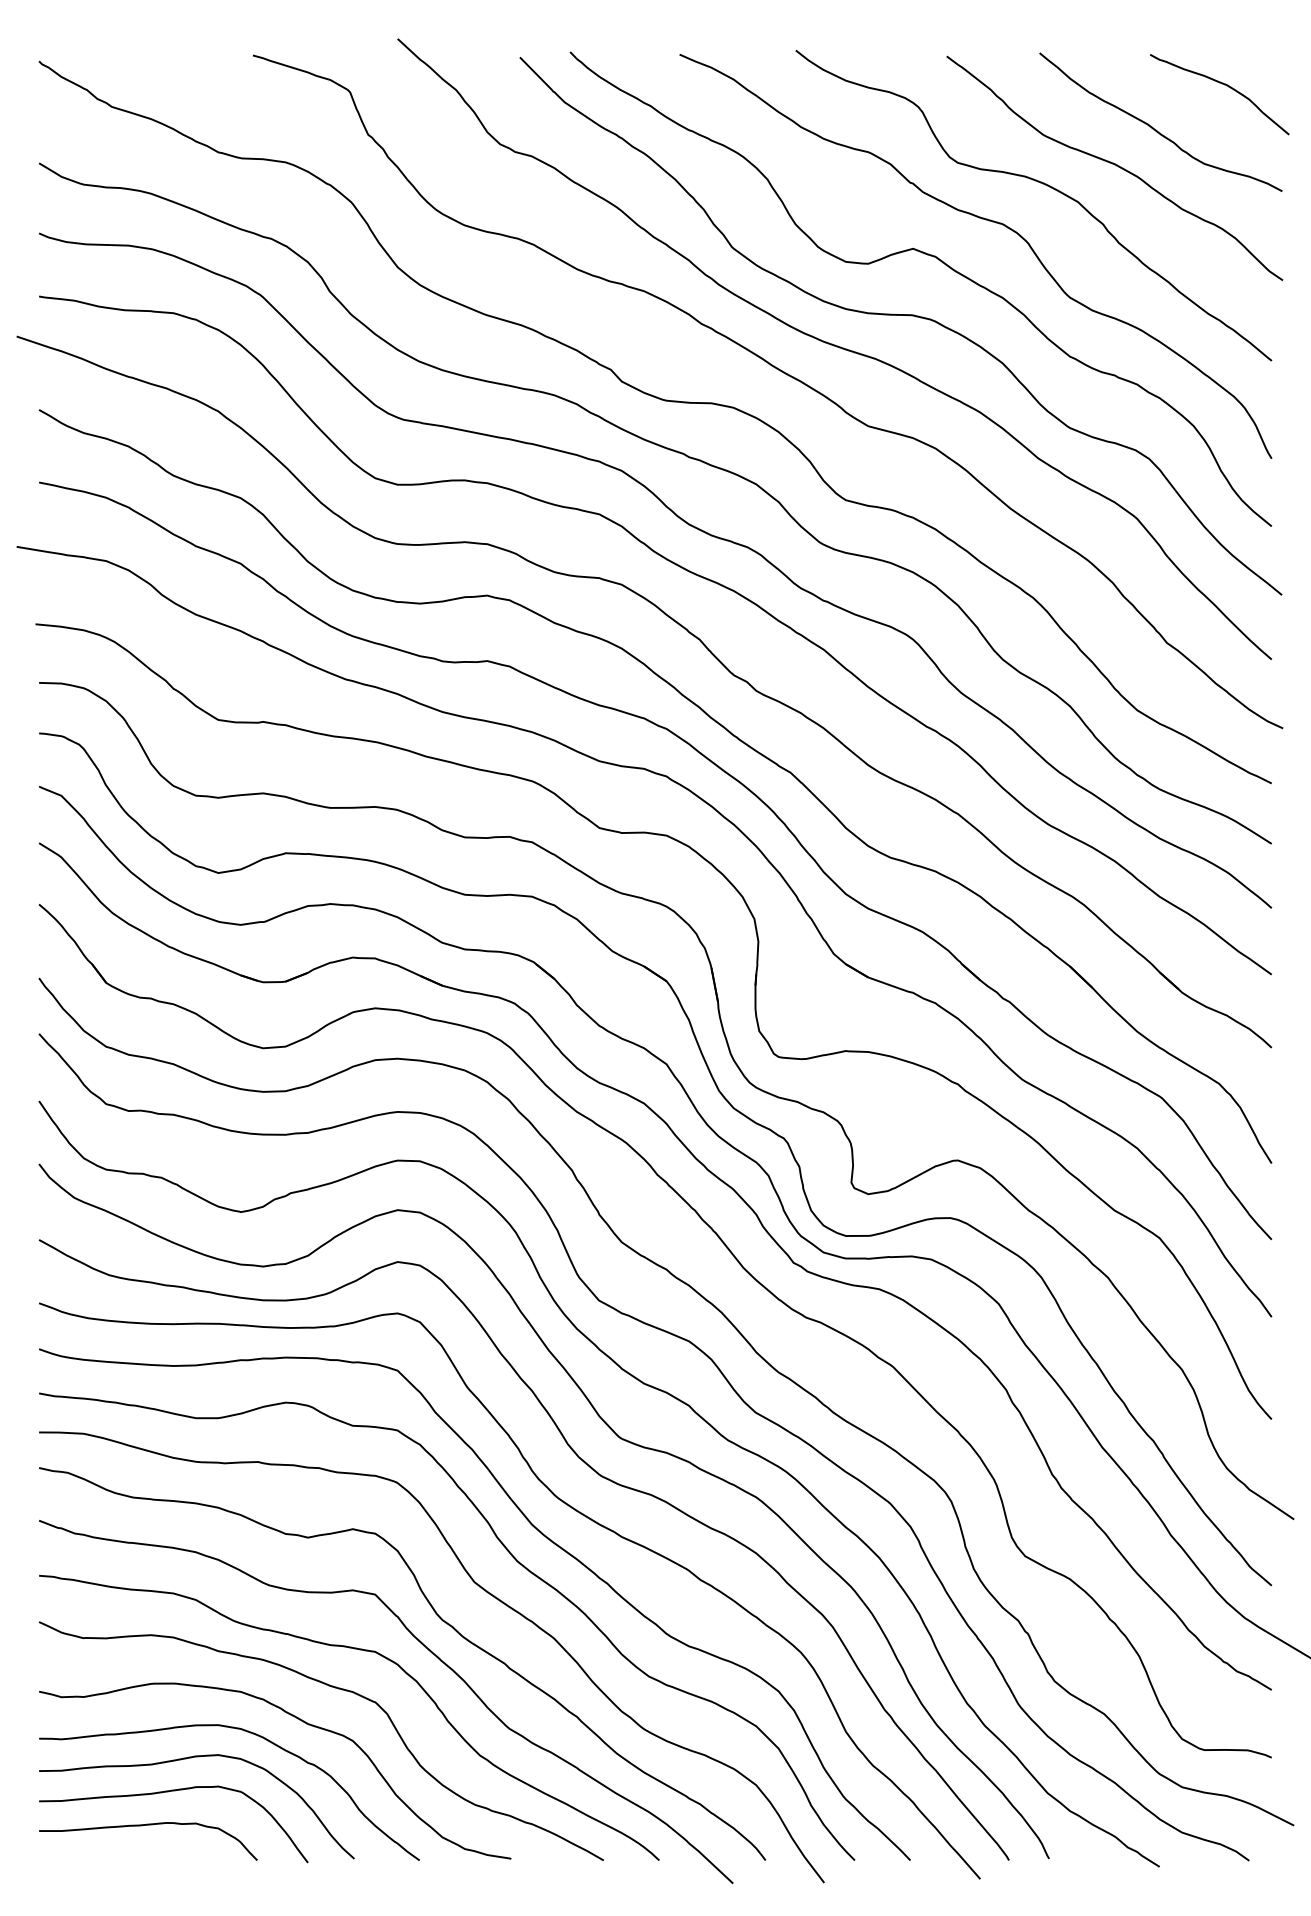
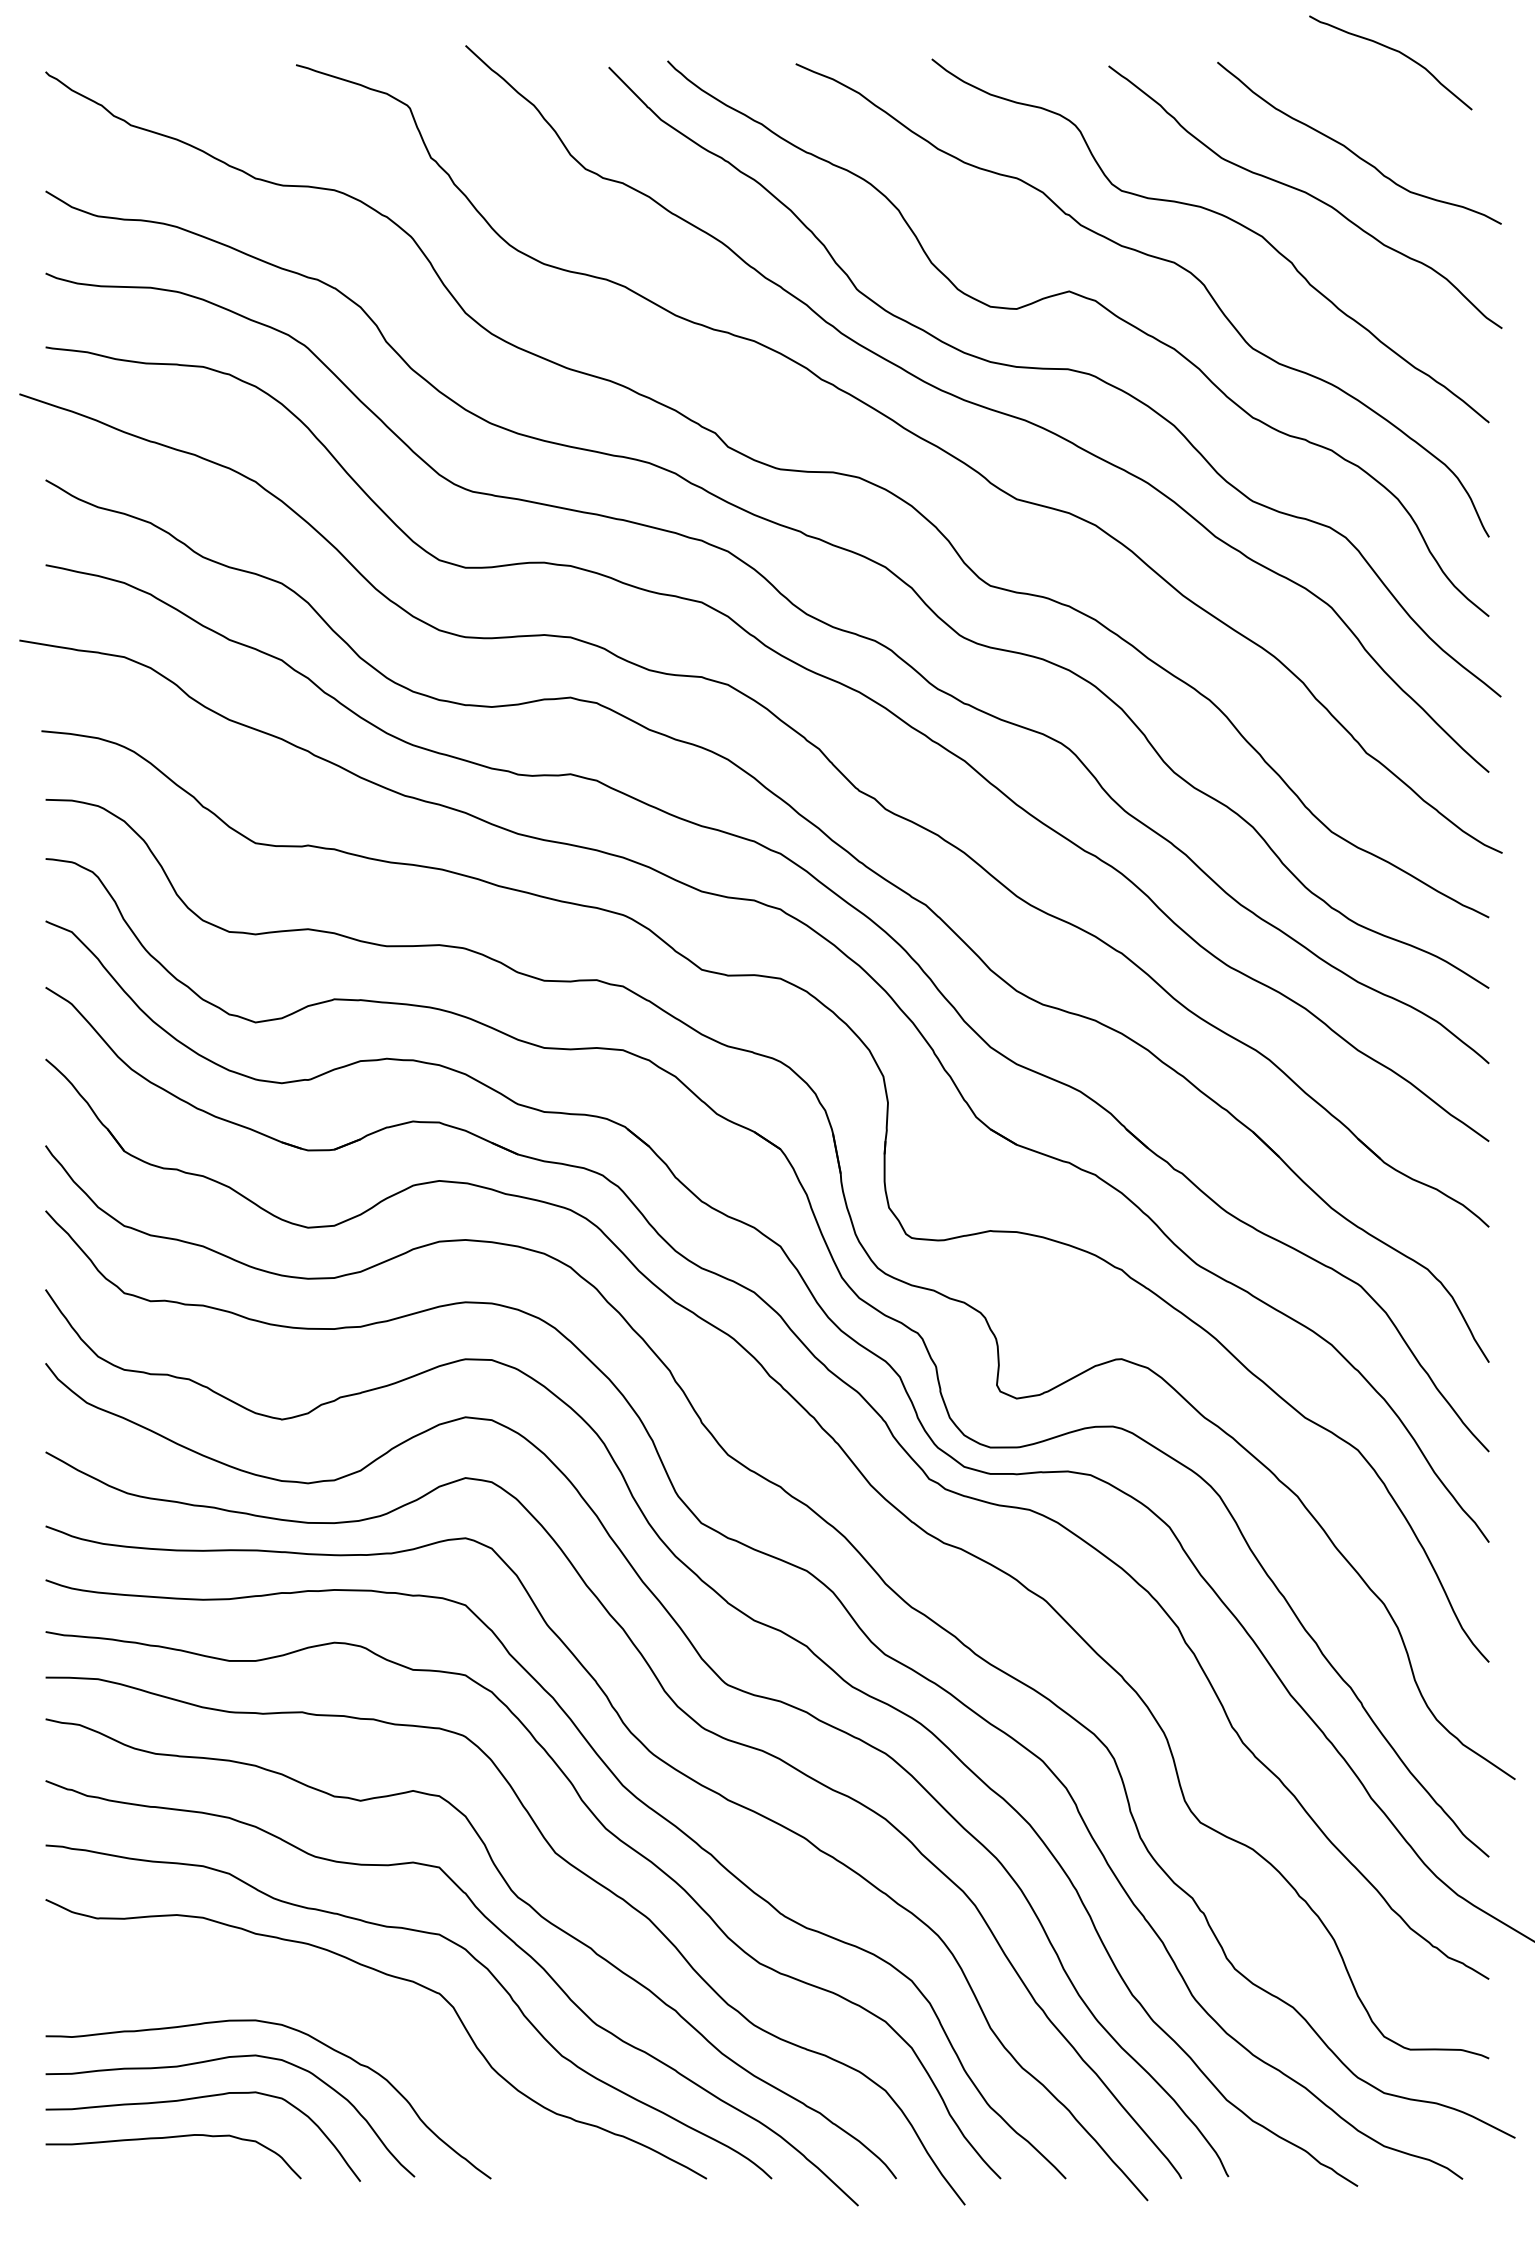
curve: (1224, 85) -> (1396, 52), moved
curve: (304, 1723) -> (356, 2018), removed

